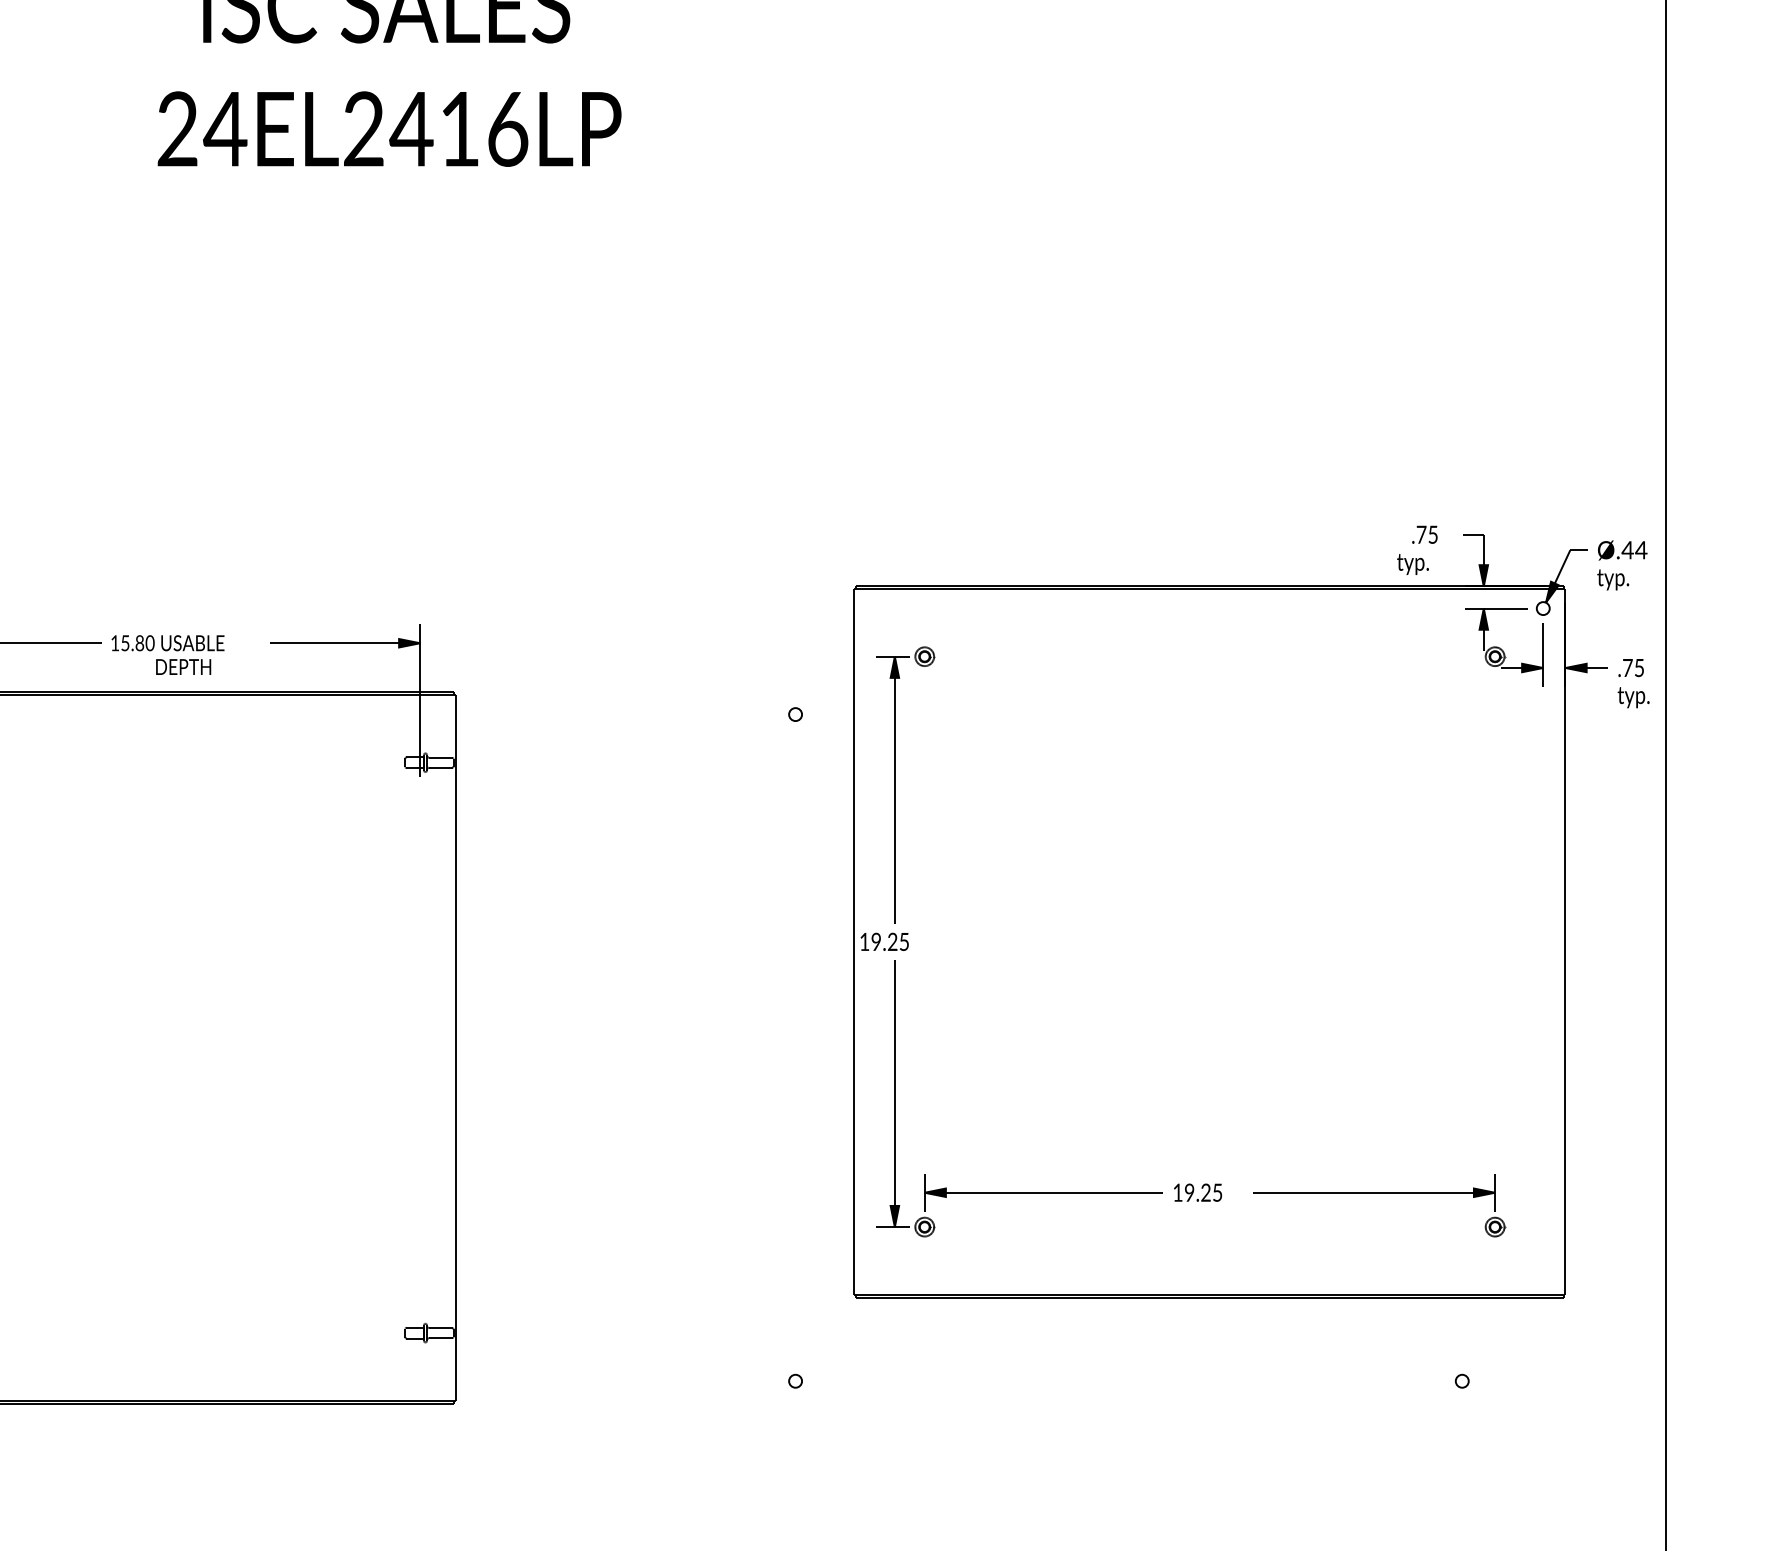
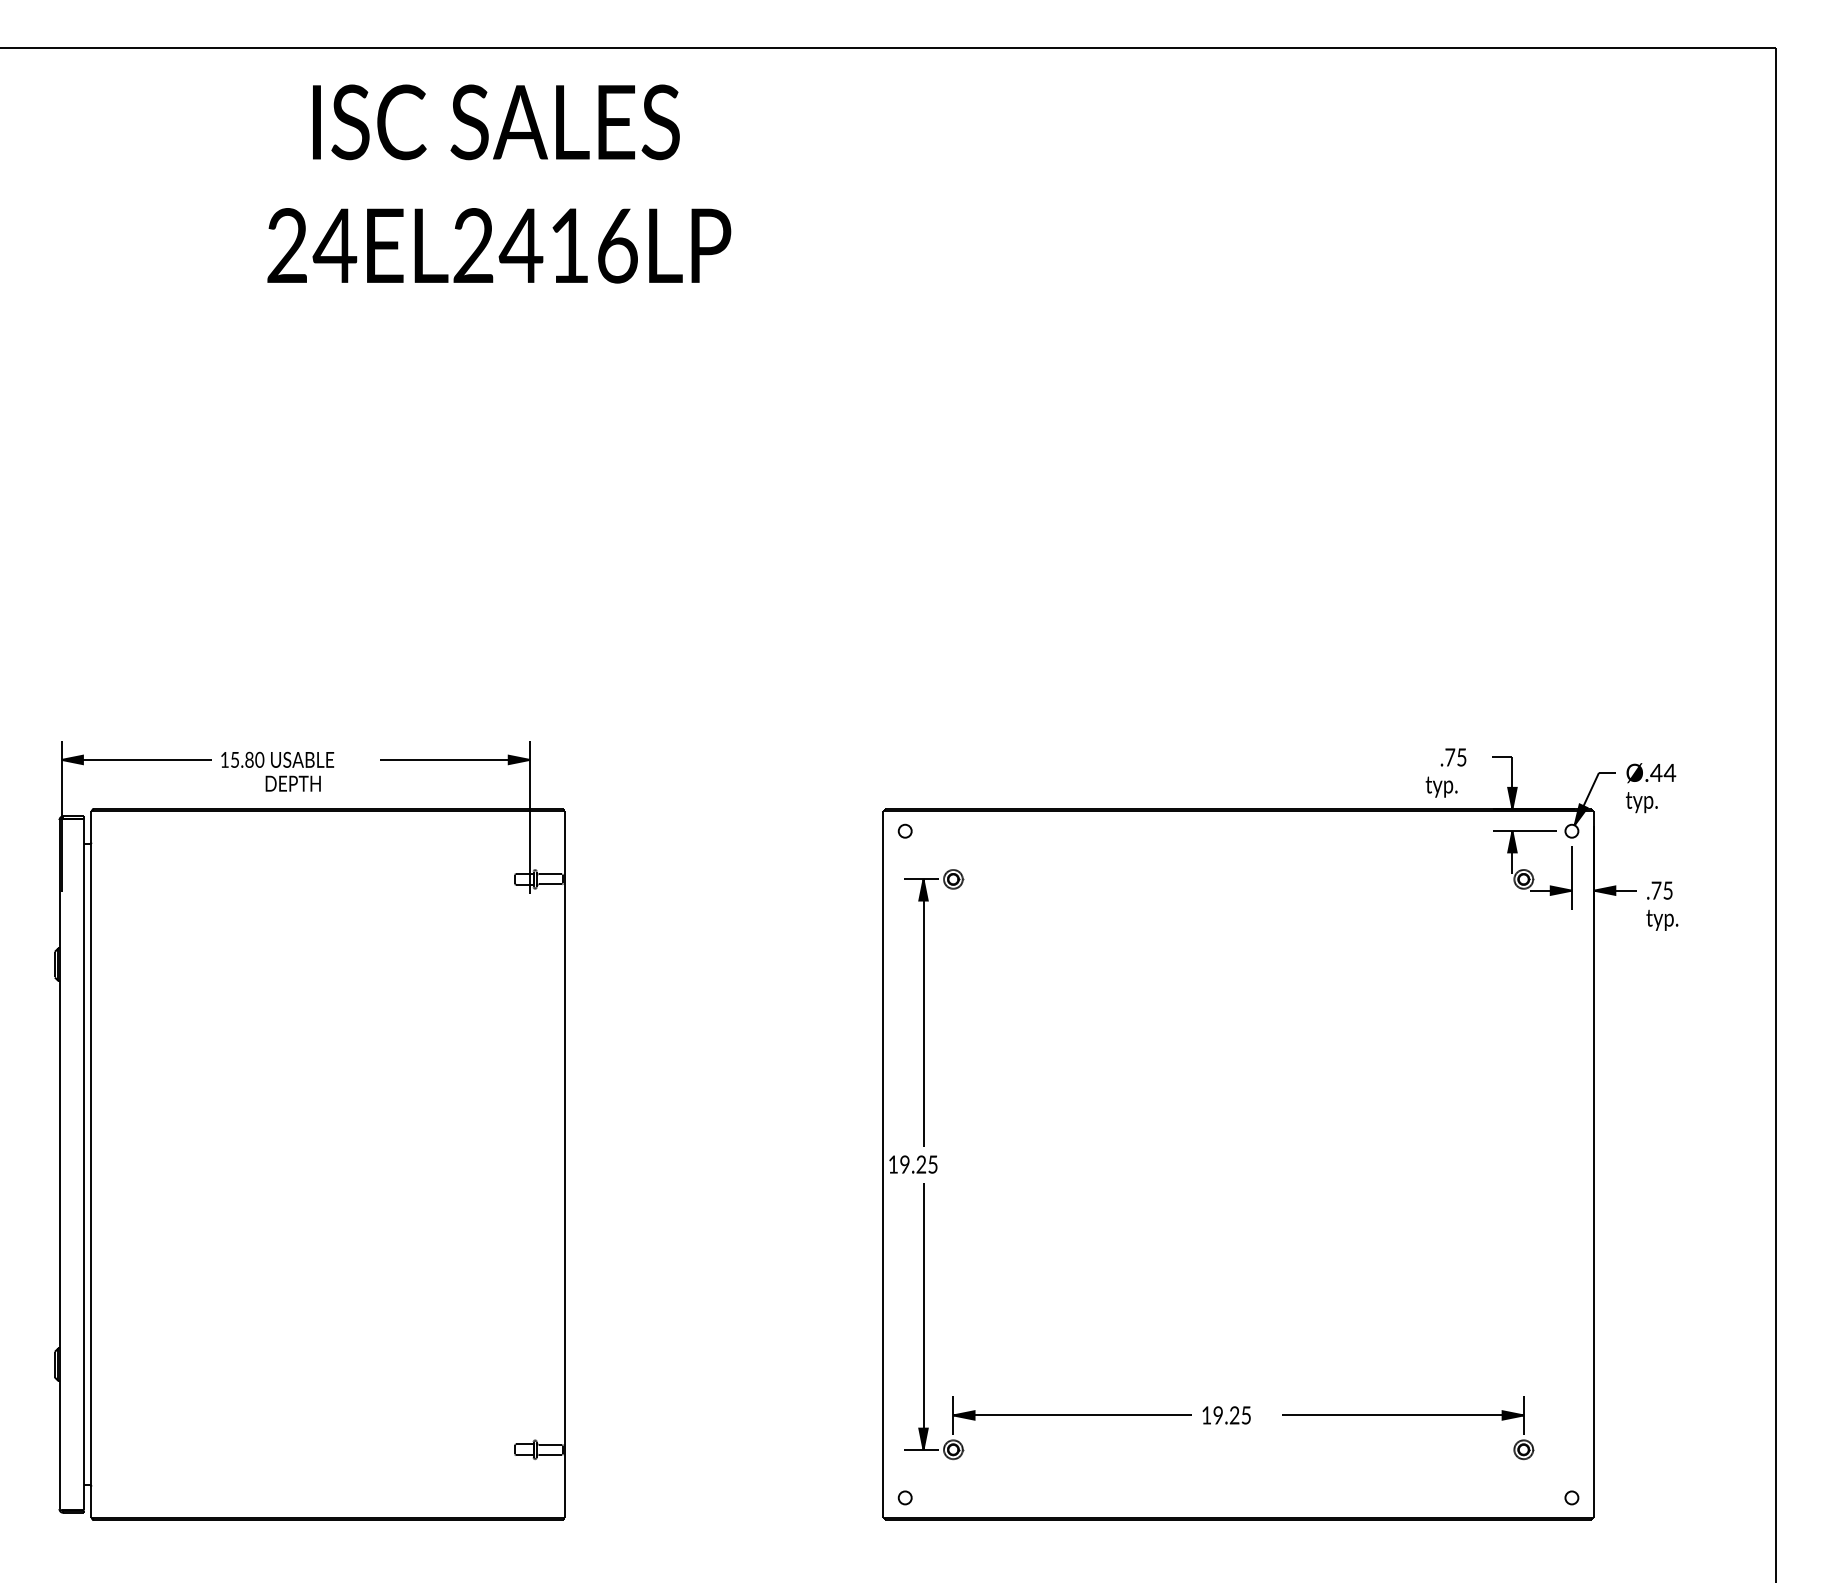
part: (1251, 911) -> (1280, 1134), moved

